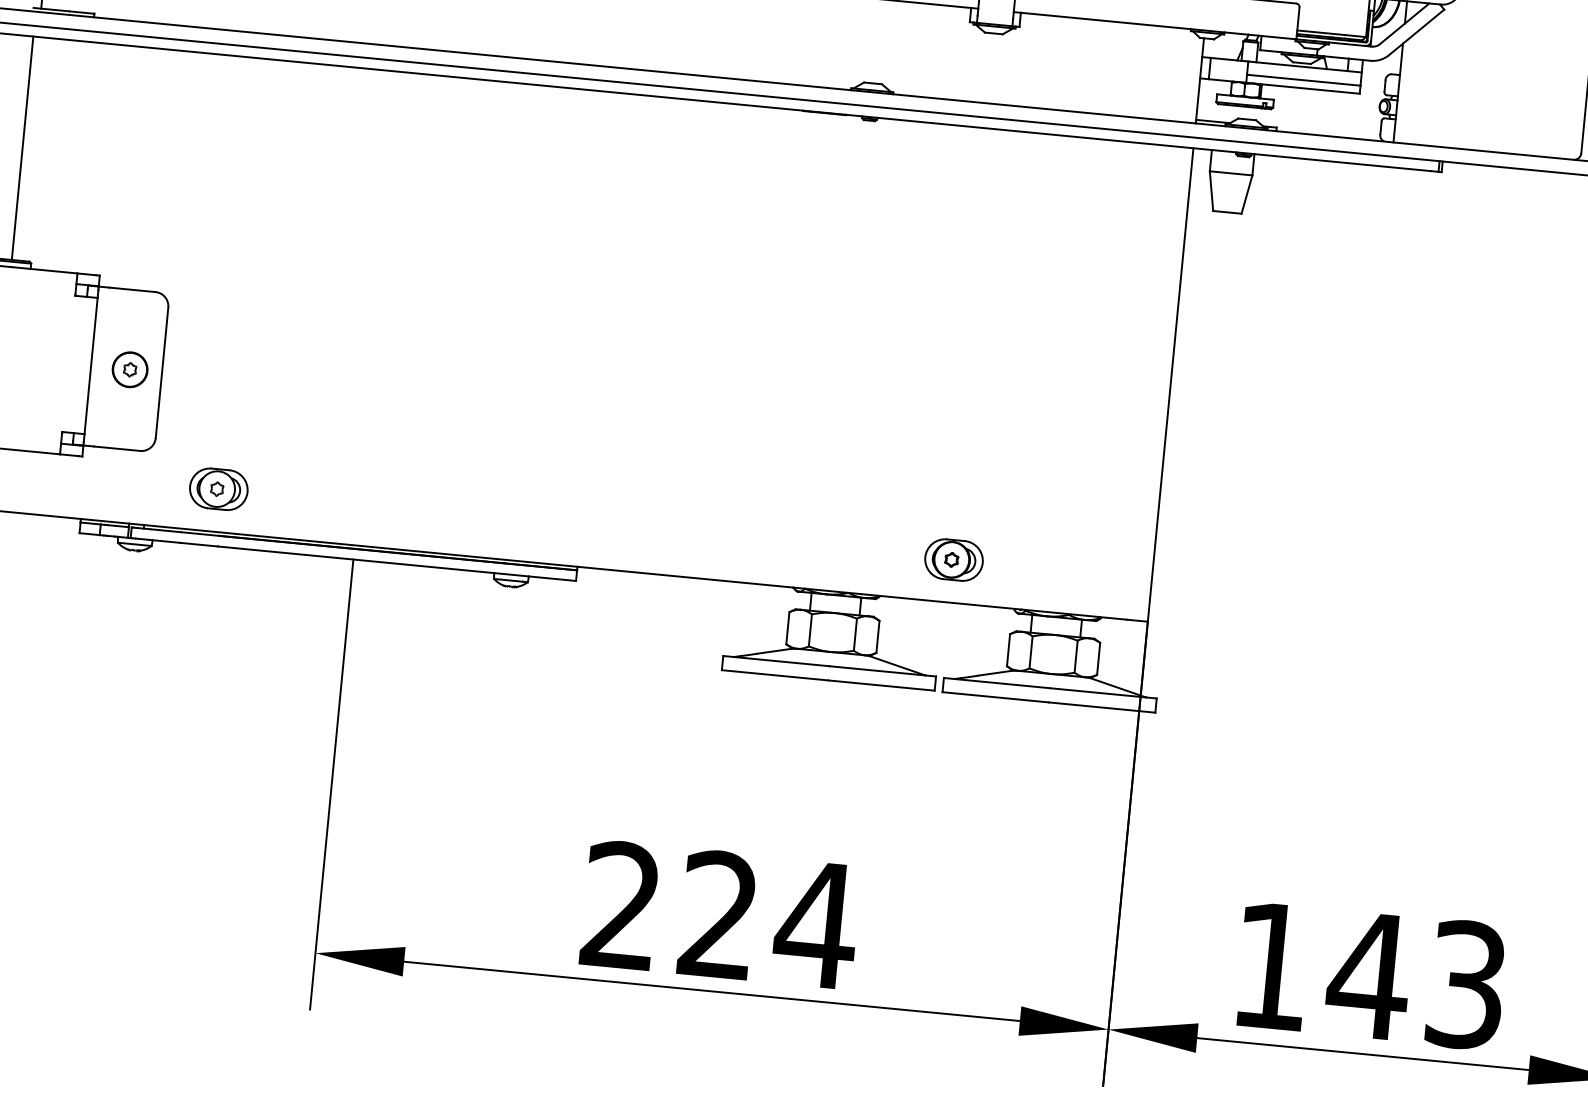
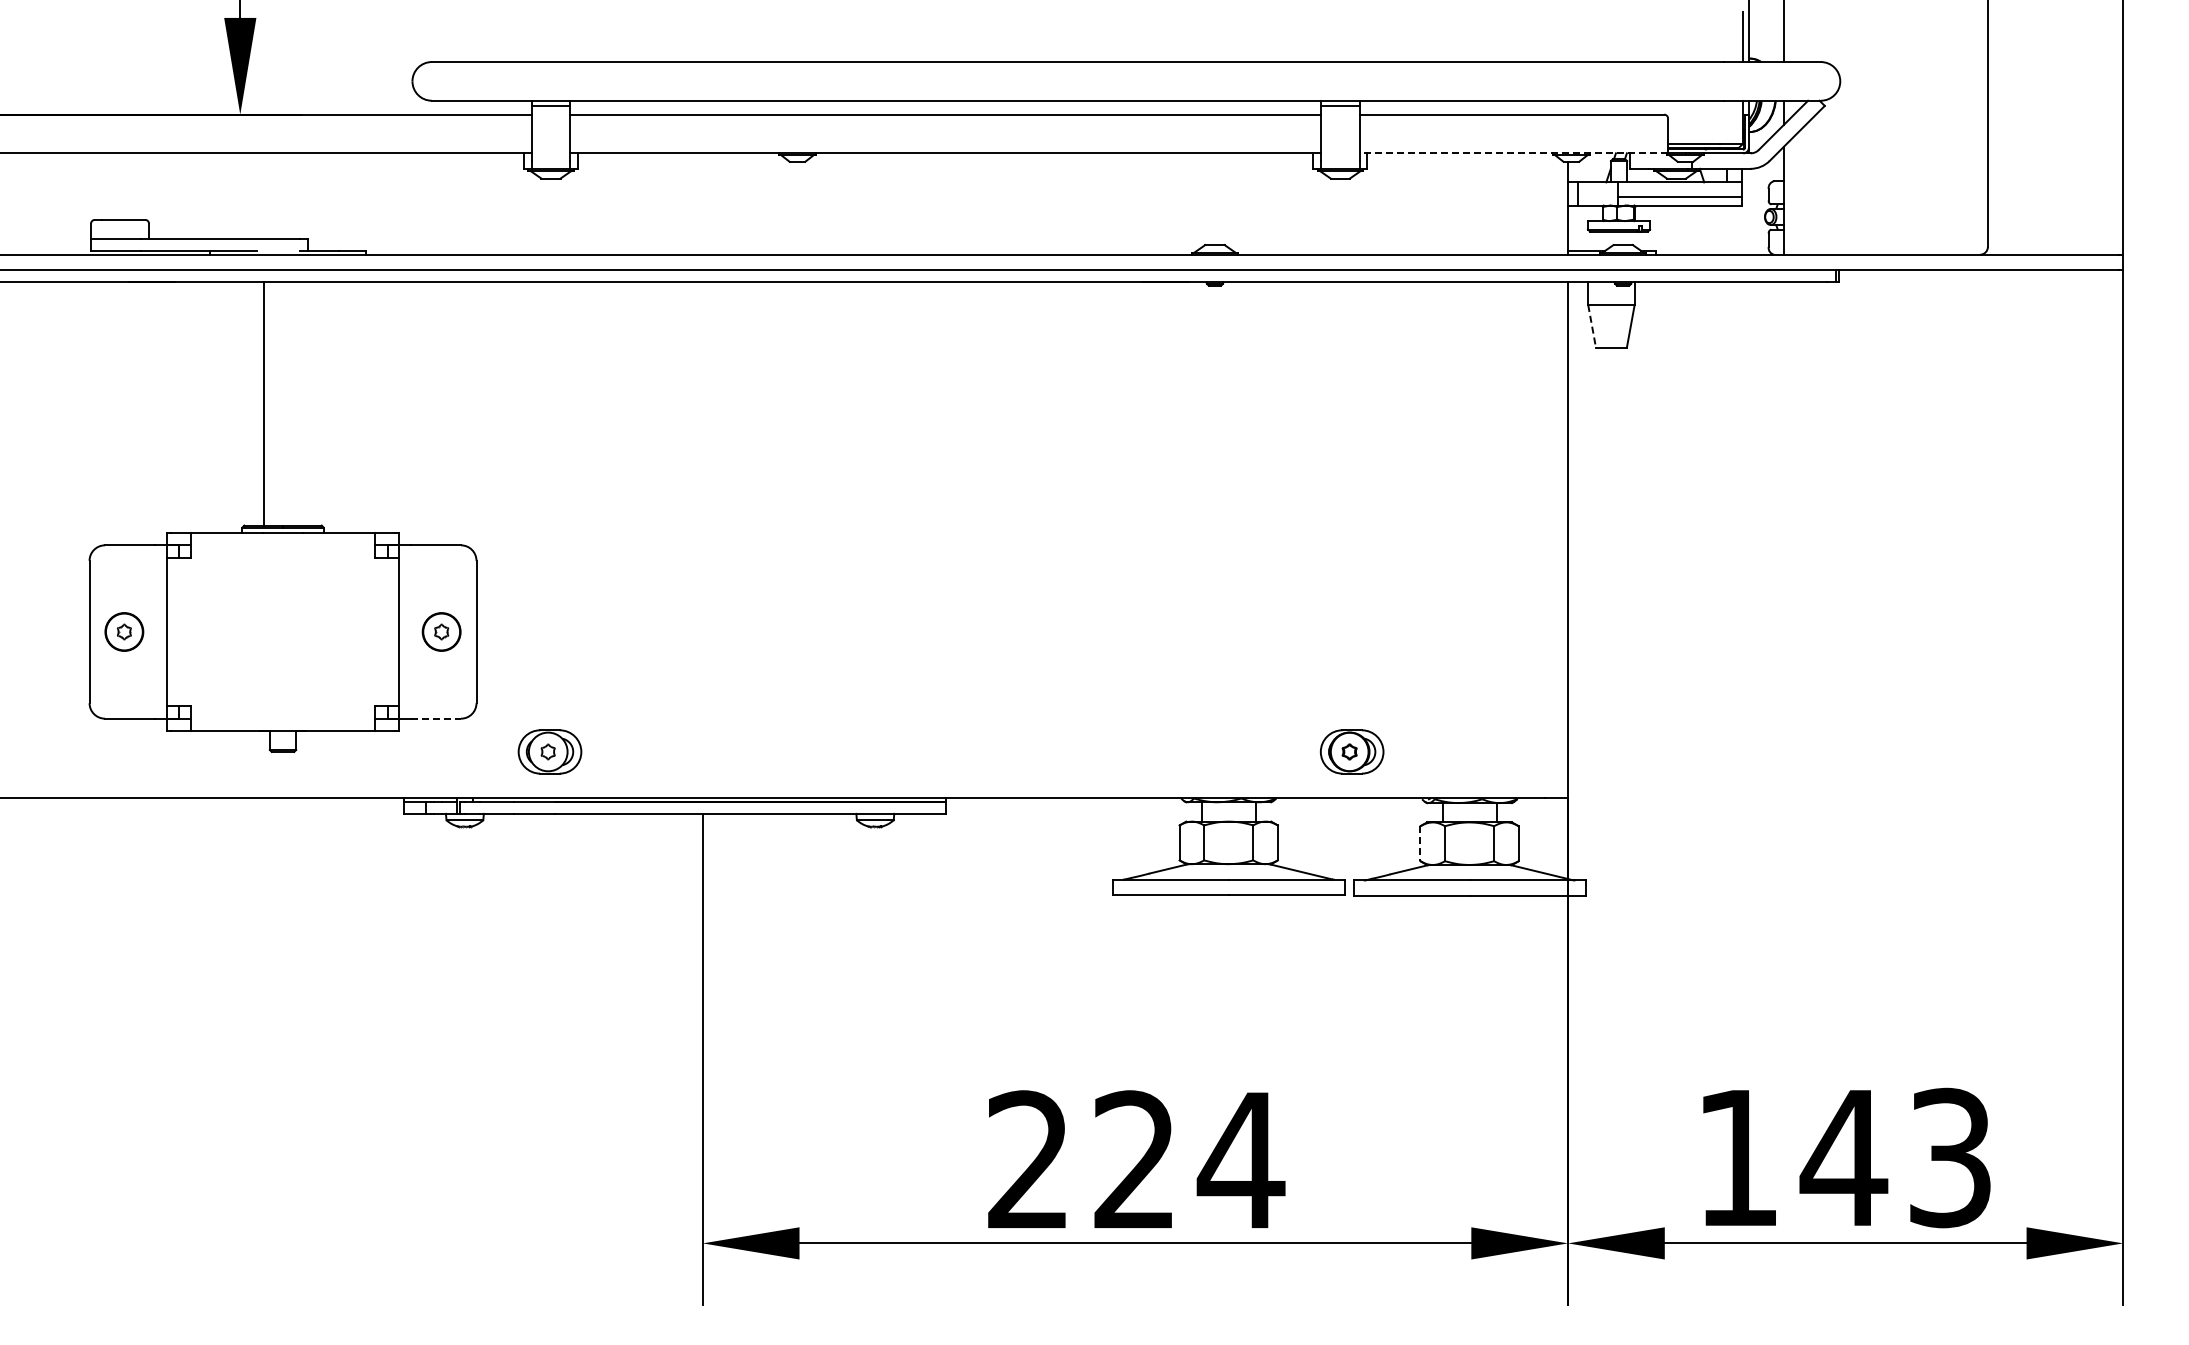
line: (1154, 25) -> (1513, 153), solid -> dashed
line: (22, 148) -> (302, 403), removed
line: (1211, 191) -> (1592, 326), solid -> dashed
line: (117, 448) -> (436, 718), solid -> dashed
line: (1008, 650) -> (1420, 844), solid -> dashed

